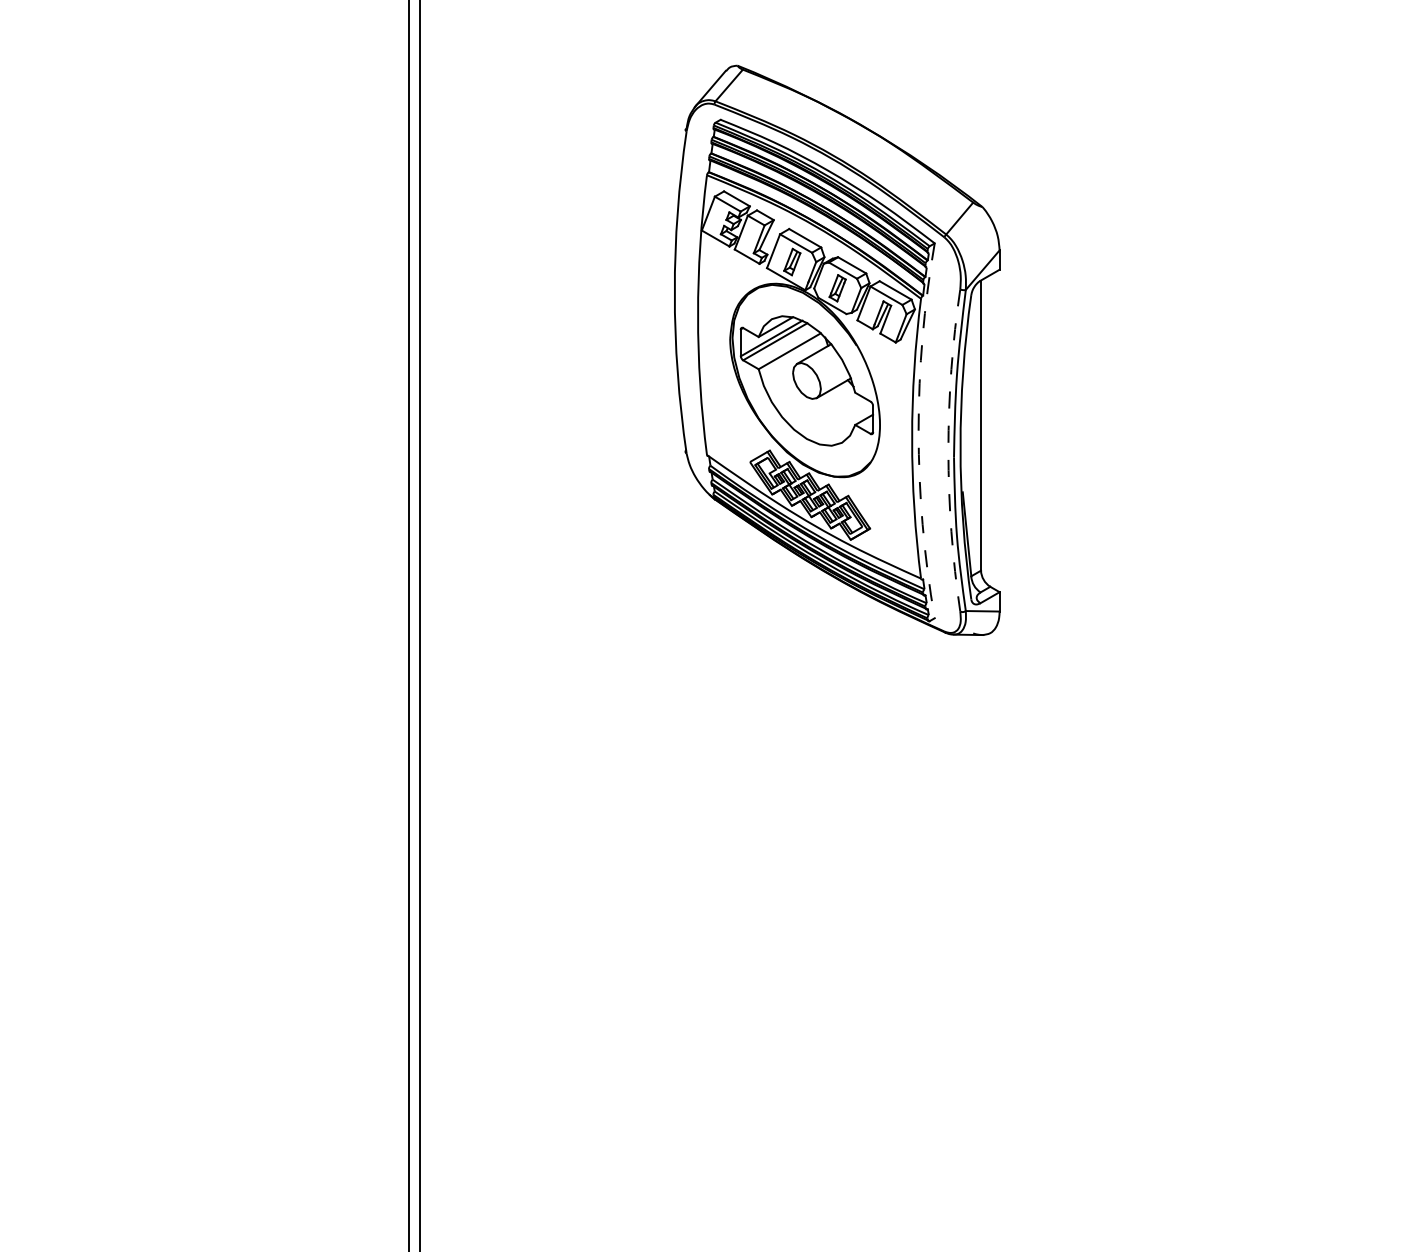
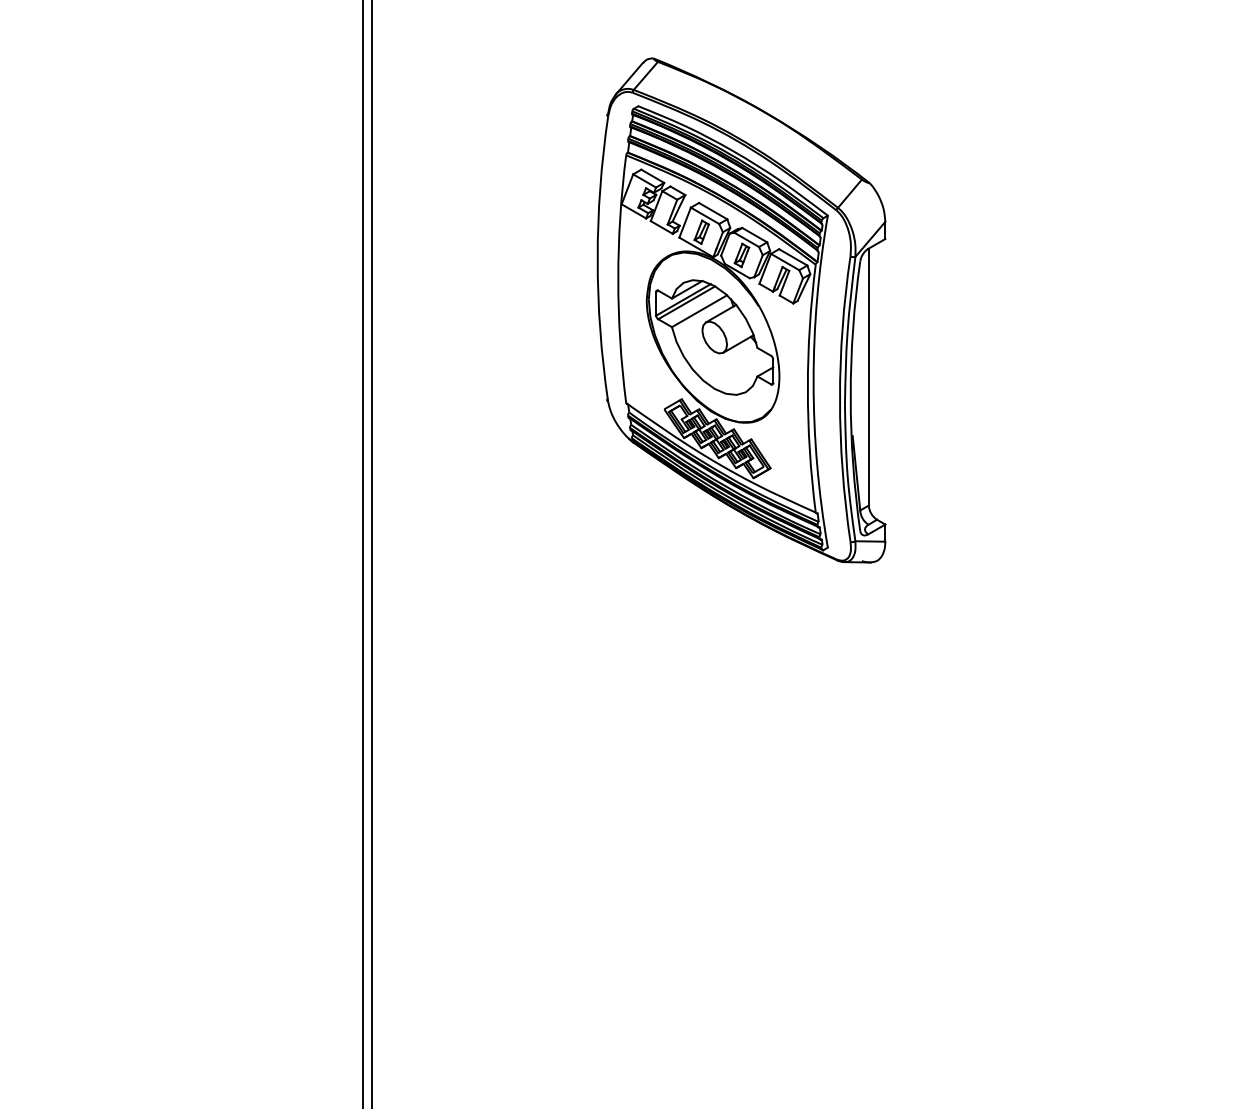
arc: (918, 430) -> (813, 381), dashed -> solid
arc: (948, 450) -> (840, 399), dashed -> solid

